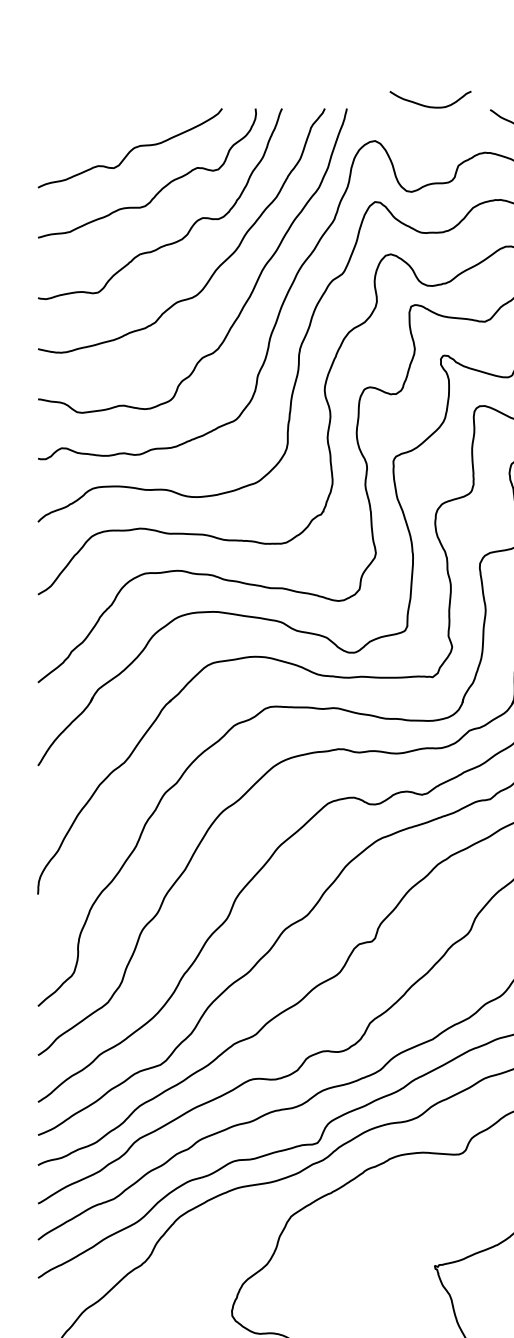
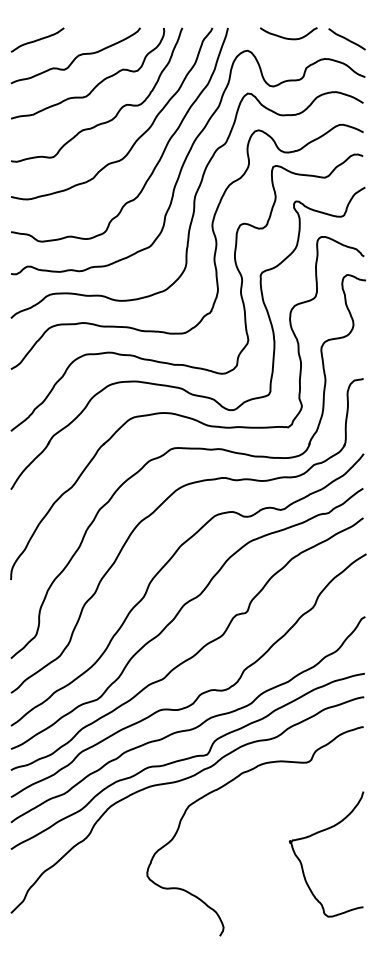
curve: (428, 105) -> (287, 37), moved
curve: (75, 125) -> (37, 39), added

